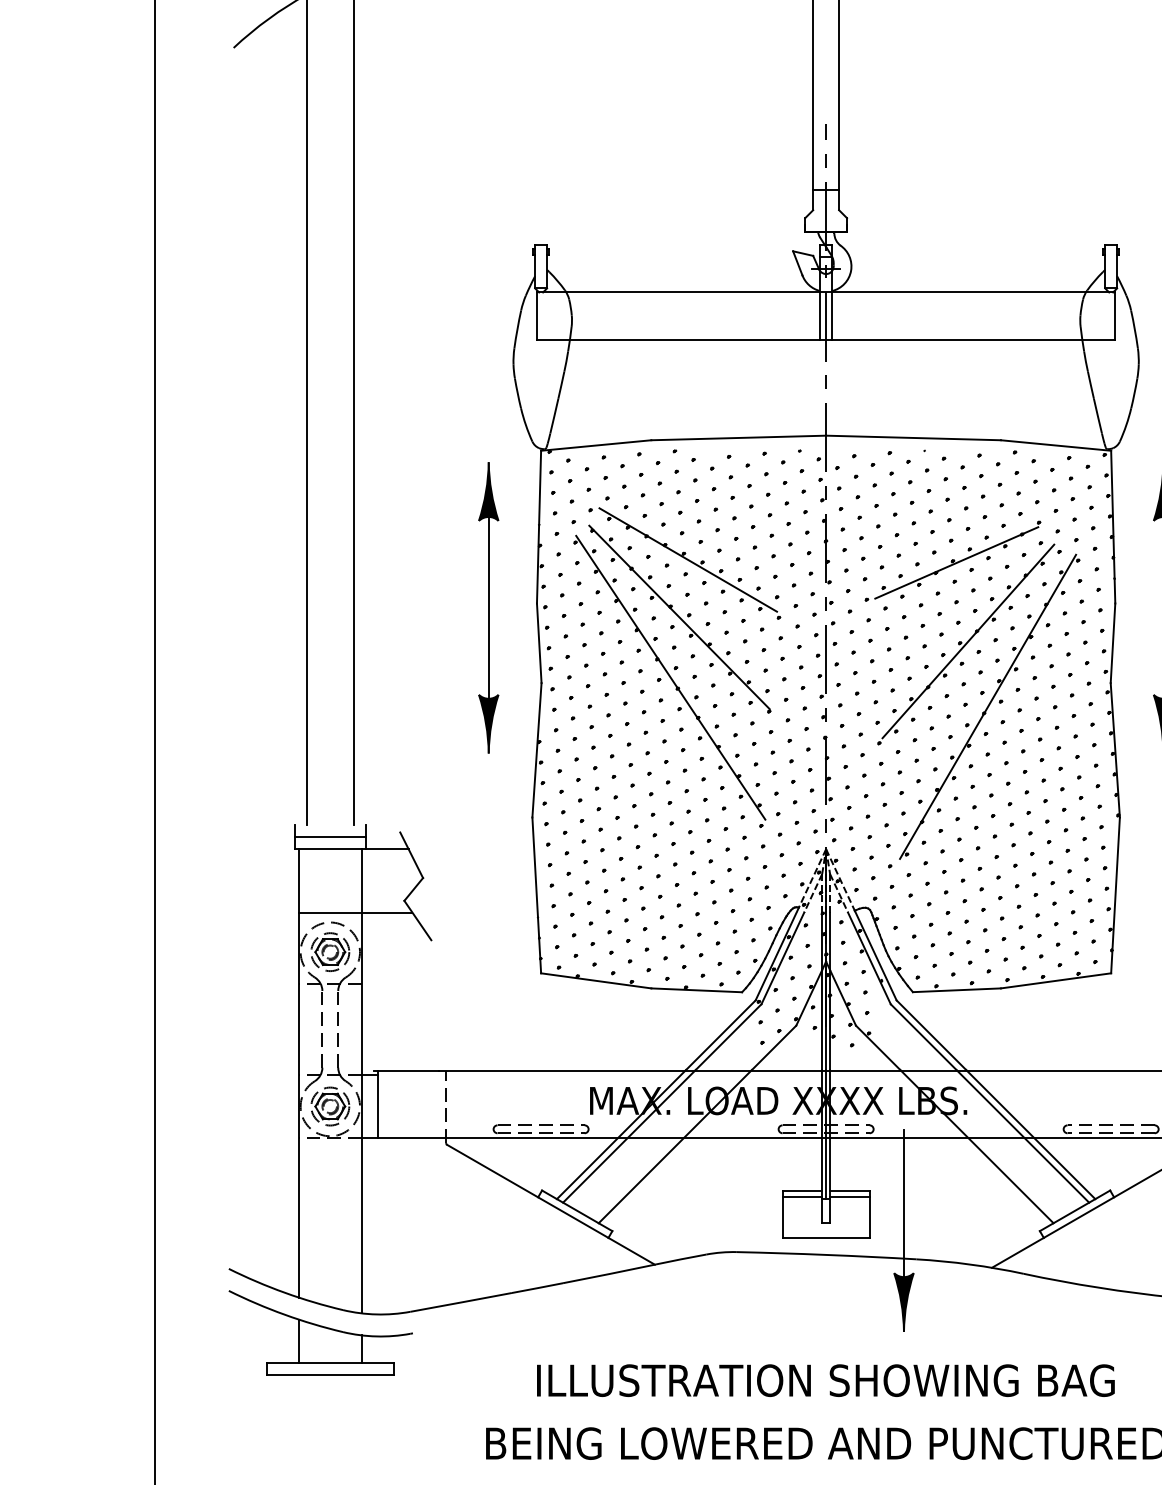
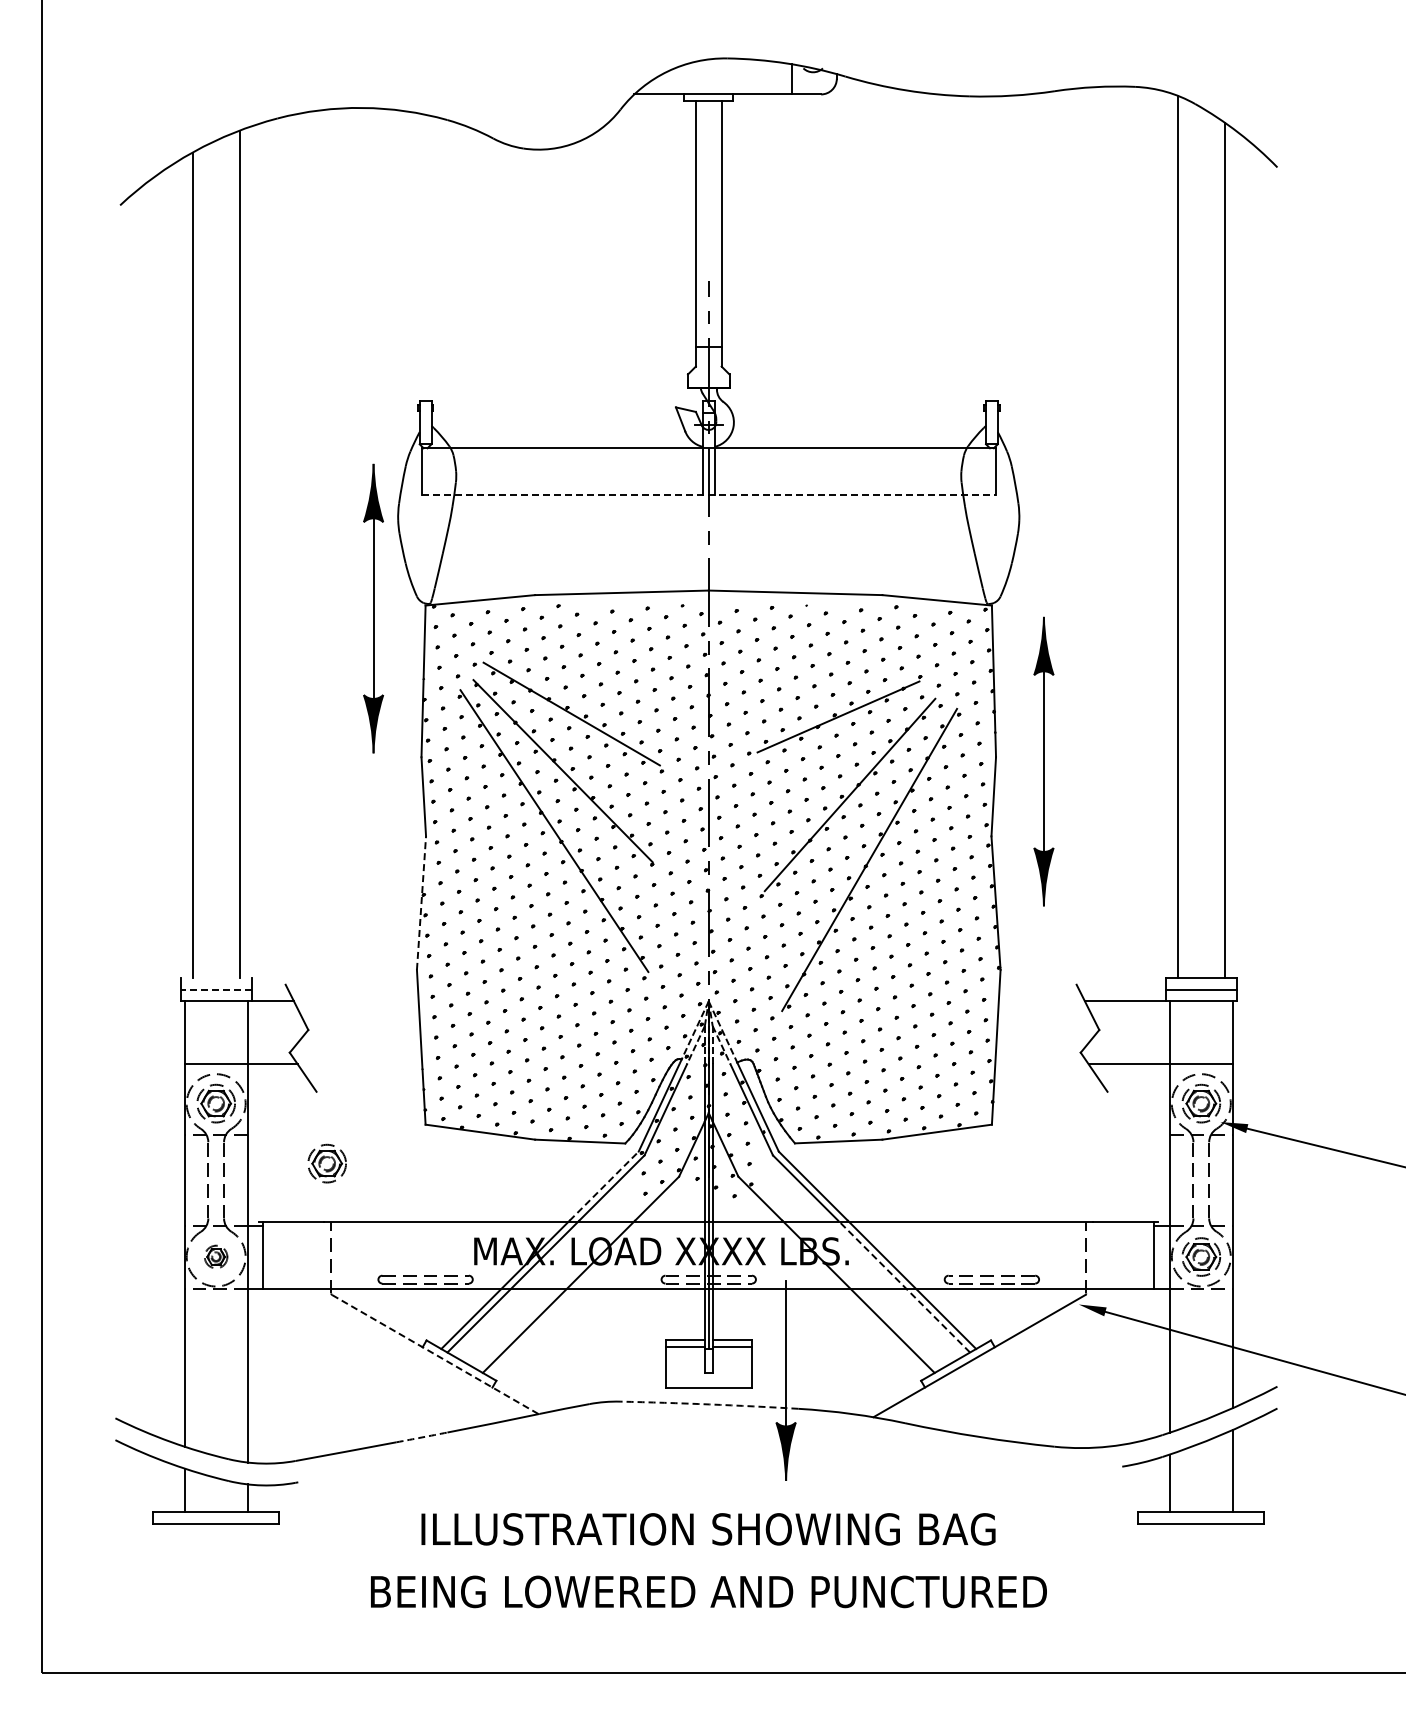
line: (826, 339) -> (709, 495), solid -> dashed
part: (488, 607) -> (373, 608), moved
line: (536, 750) -> (421, 903), solid -> dashed
line: (329, 837) -> (215, 989), solid -> dashed
part: (441, 1012) -> (326, 1163), added
line: (721, 1035) -> (604, 1186), solid -> dashed
part: (329, 1106) -> (215, 1256), size x0.6
line: (1022, 1136) -> (903, 1286), solid -> dashed
line: (551, 1204) -> (435, 1354), solid -> dashed
arc: (826, 1254) -> (709, 1404), solid -> dashed
arc: (537, 1288) -> (422, 1437), solid -> dashed

